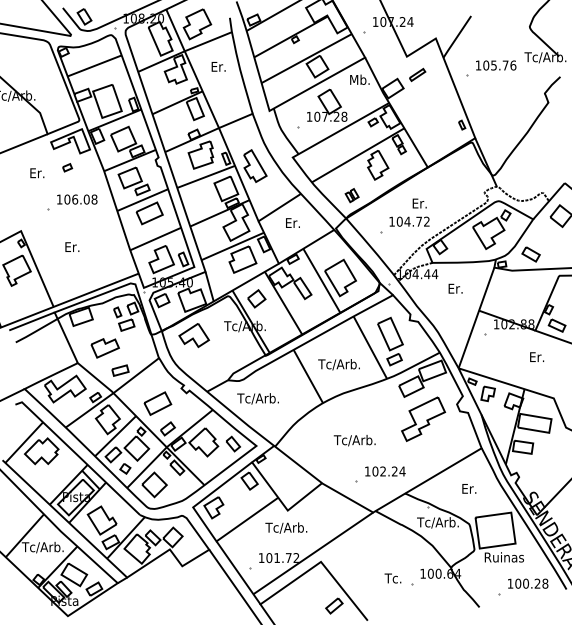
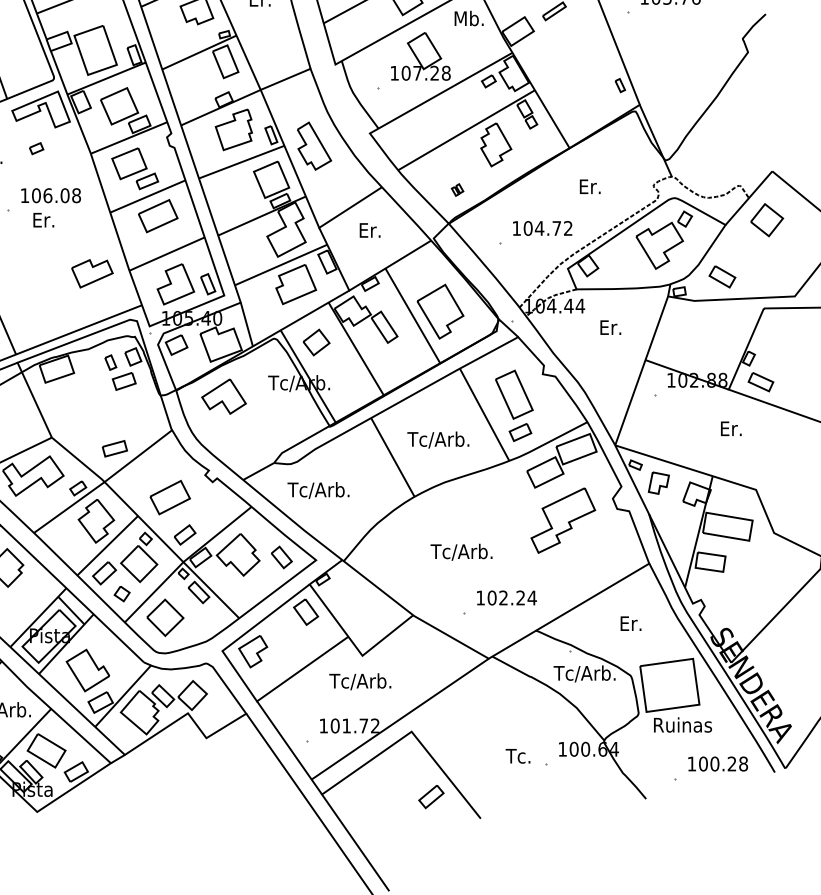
part: (351, 195) -> (456, 189), size x0.6
text: (419, 203) -> (589, 186), moved
text: (72, 246) -> (43, 219), moved
part: (104, 348) -> (91, 273), moved

